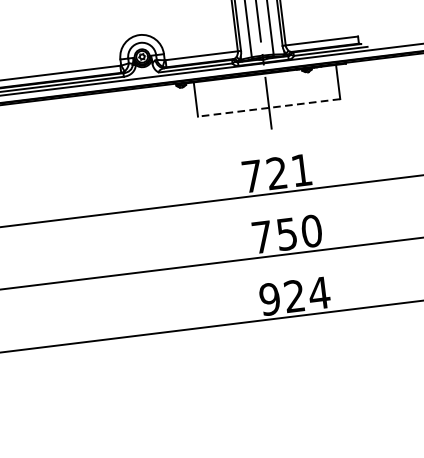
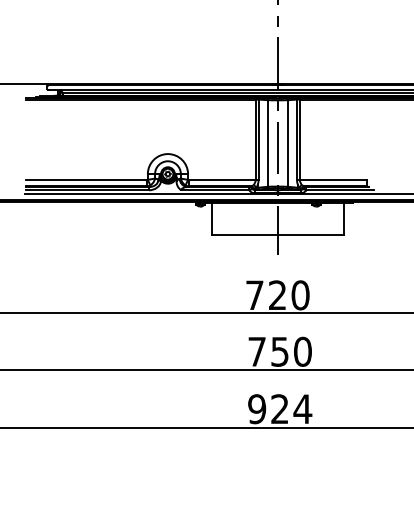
line: (268, 107) -> (277, 234), dashed -> solid
text: (301, 170) -> (300, 295), 721 -> 720

